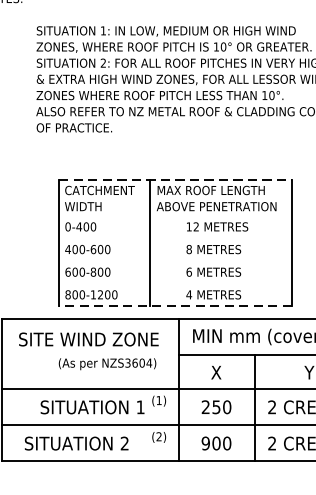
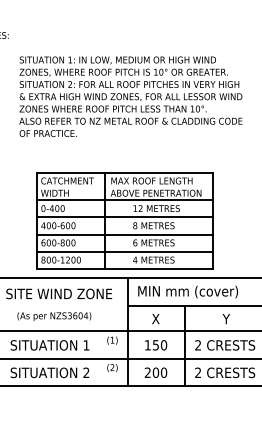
line: (176, 179) -> (125, 172), dashed -> solid
line: (175, 216) -> (124, 200), added
line: (175, 238) -> (124, 217), added
line: (175, 261) -> (124, 234), added
line: (175, 283) -> (124, 251), added
line: (175, 305) -> (124, 268), dashed -> solid
text: (107, 363) -> (54, 316), moved
text: (91, 407) -> (49, 345), moved
text: (205, 407) -> (147, 345), 250 -> 150
text: (205, 443) -> (147, 372), 900 -> 200

